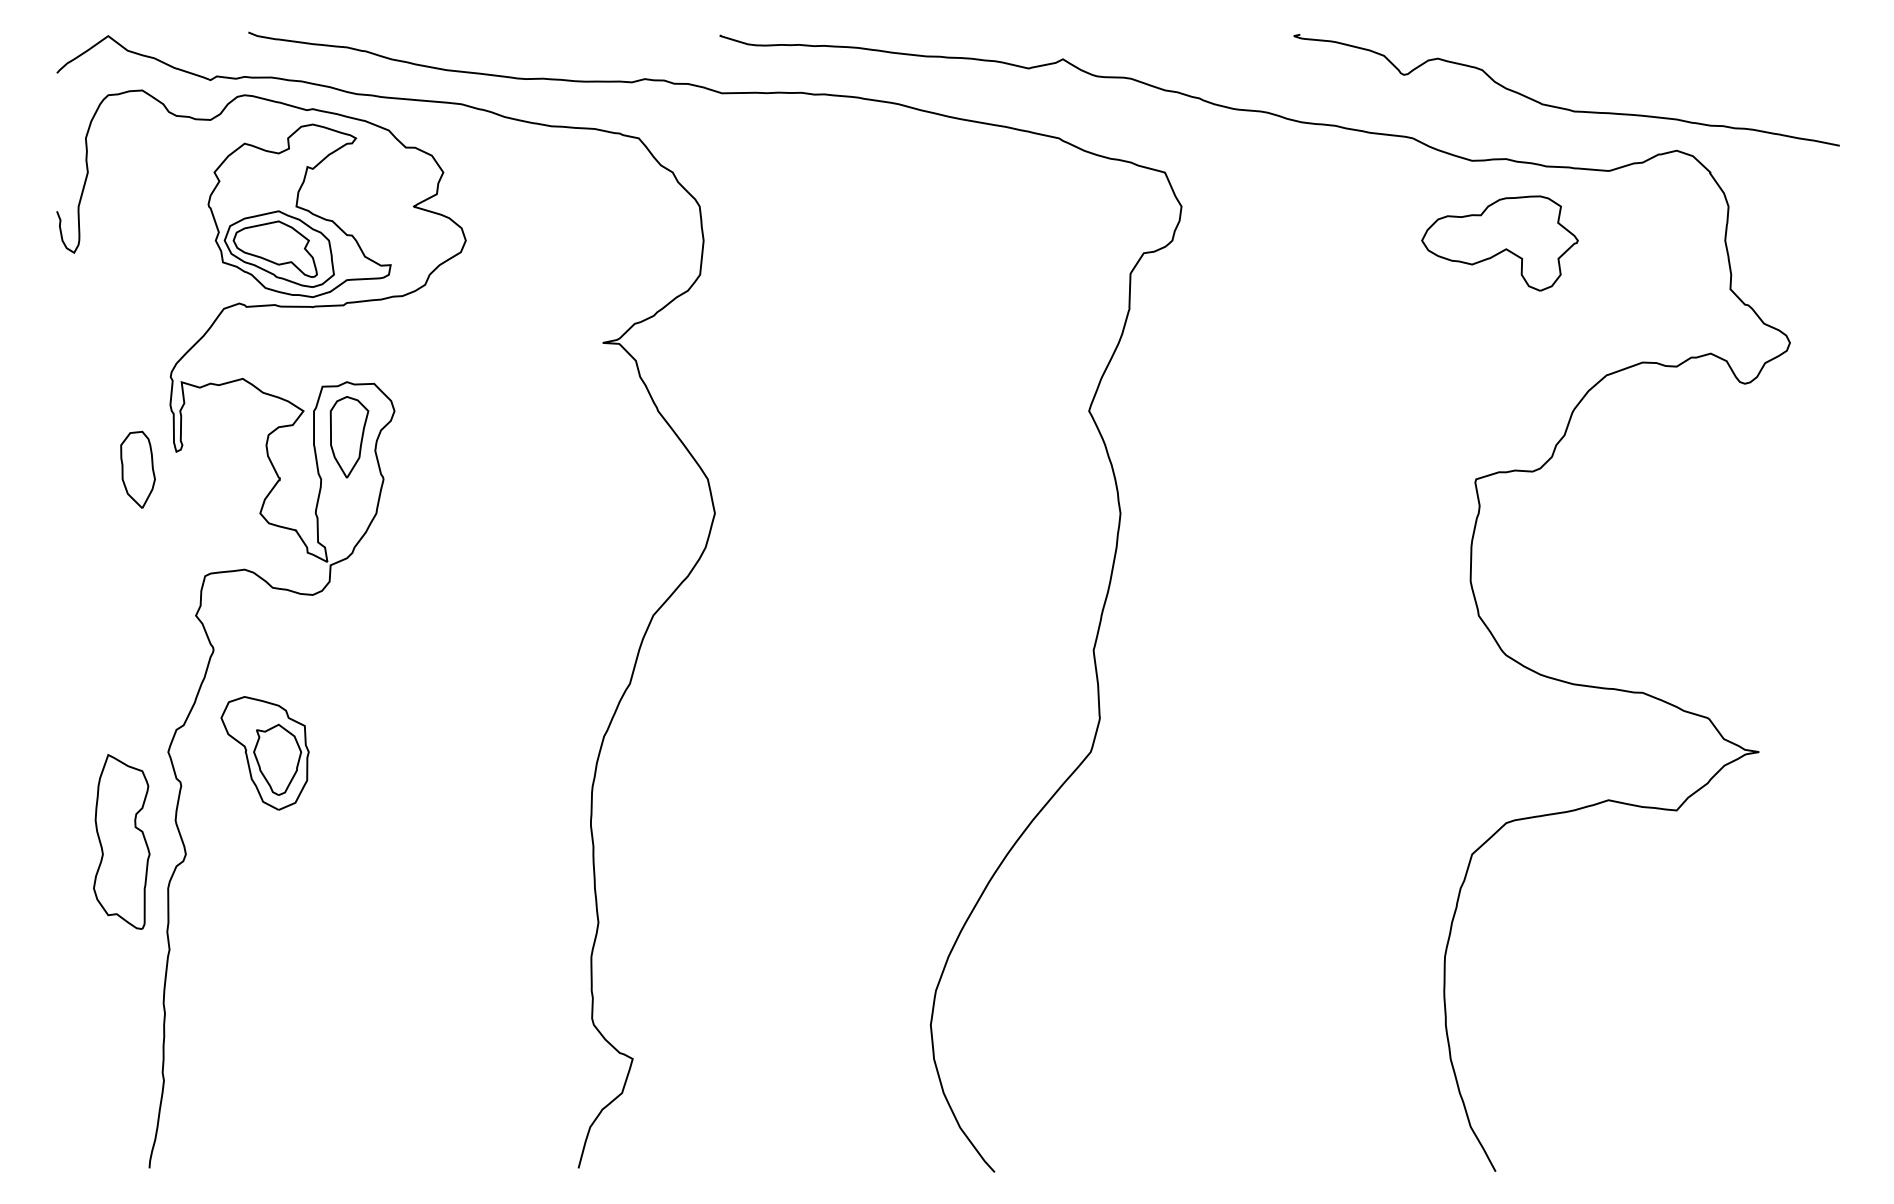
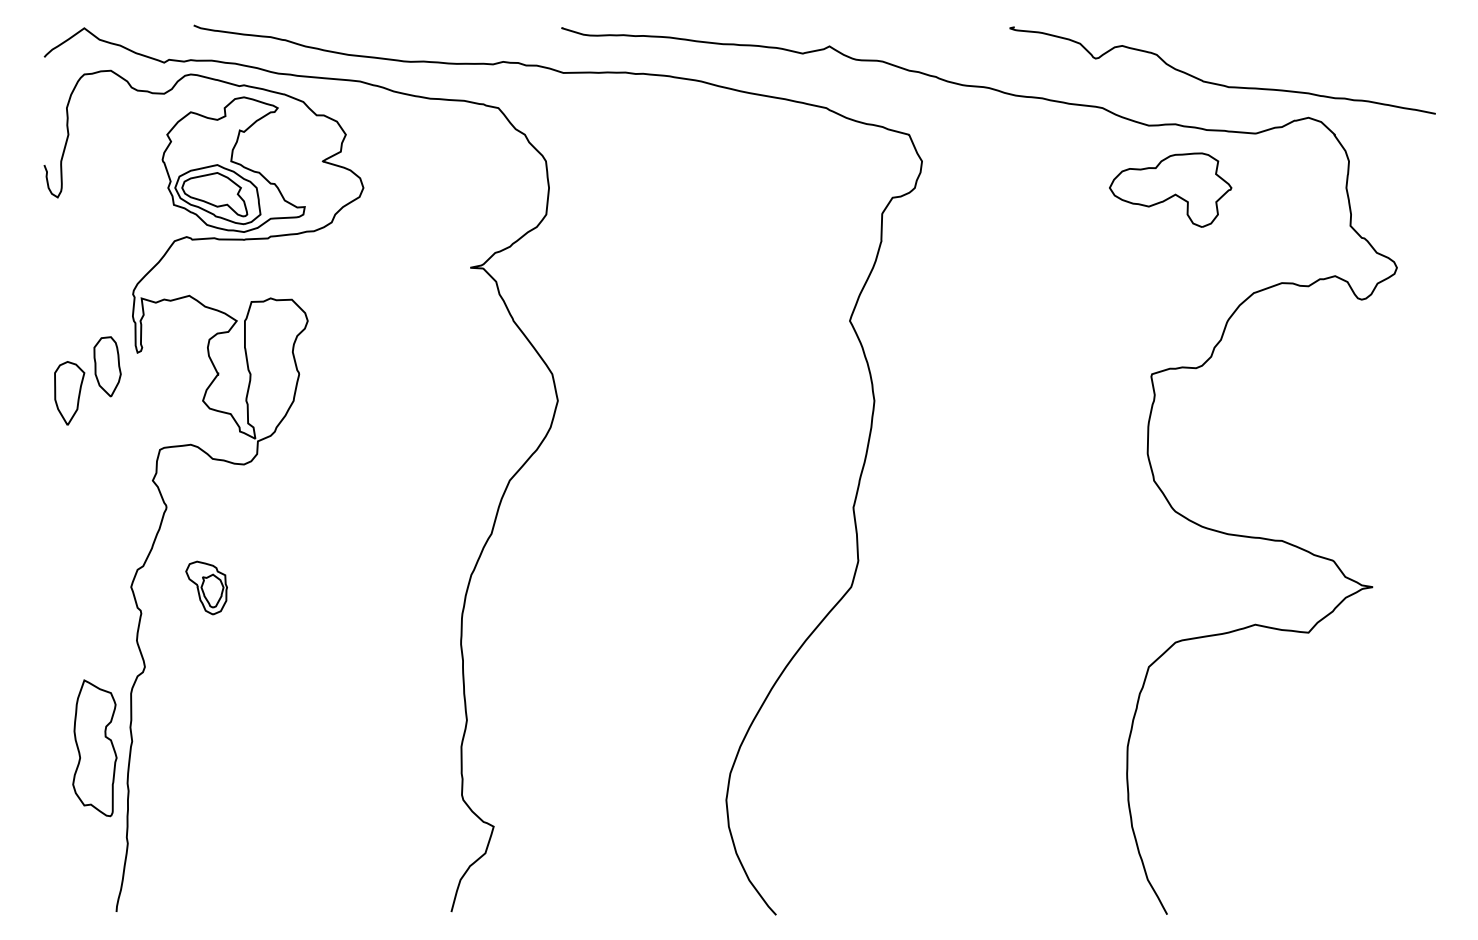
part: (349, 437) -> (69, 393), moved
part: (264, 752) -> (206, 587), size x0.6
part: (121, 842) -> (94, 748), moved

